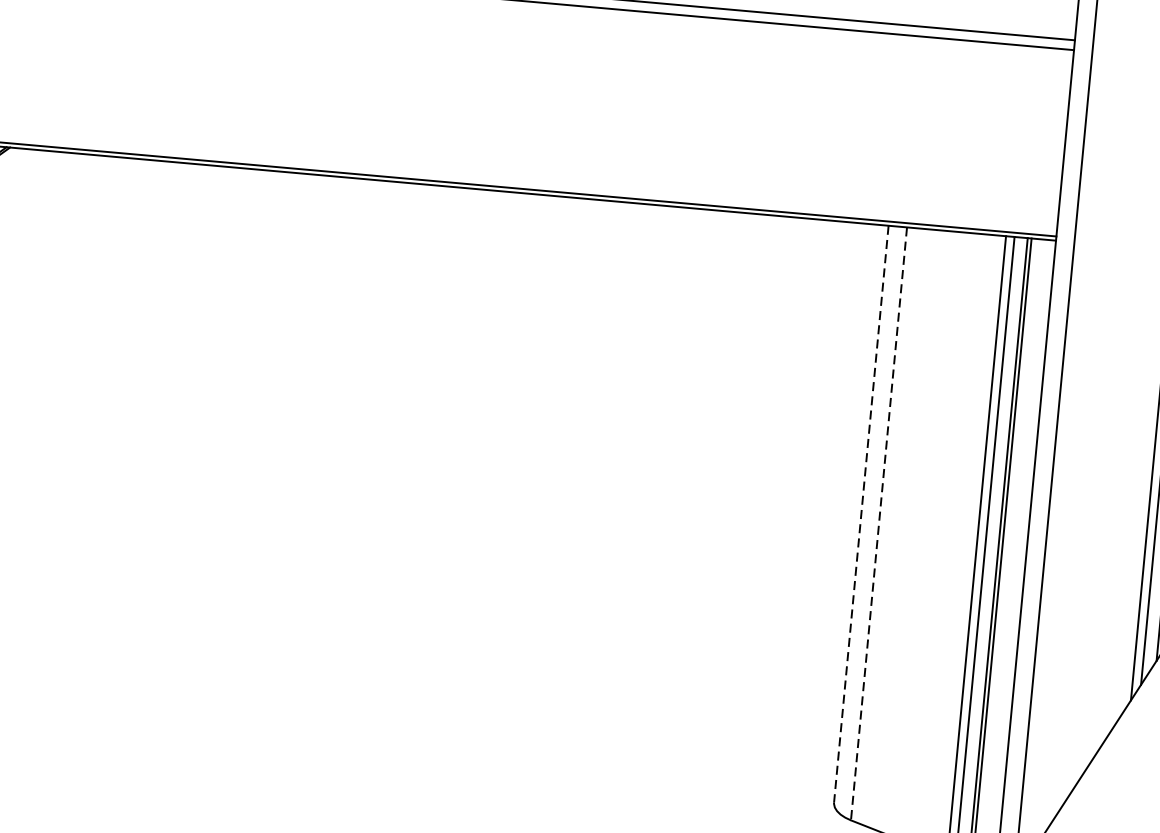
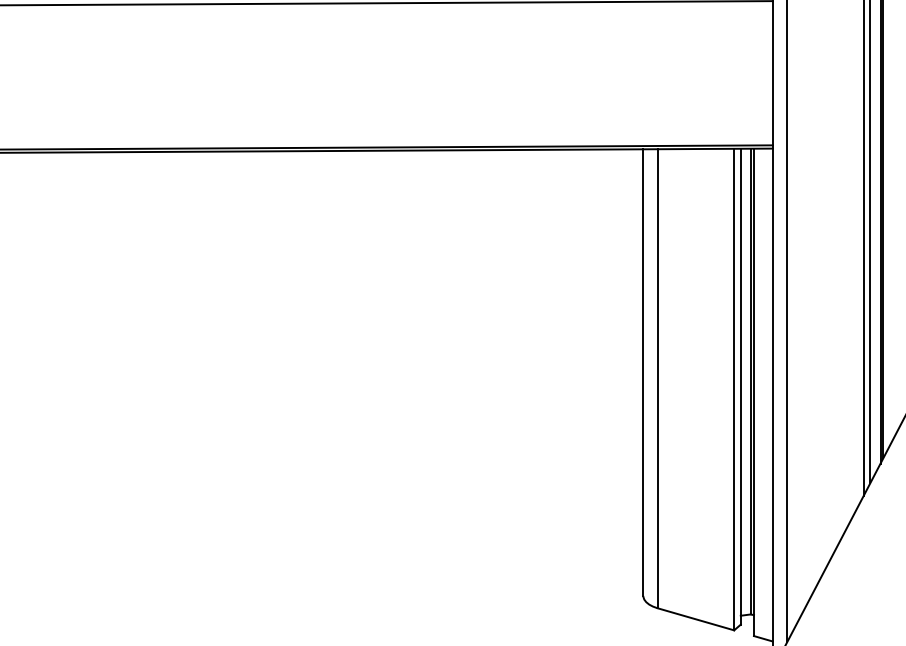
line: (861, 515) -> (643, 373), dashed -> solid
line: (878, 523) -> (657, 378), dashed -> solid

